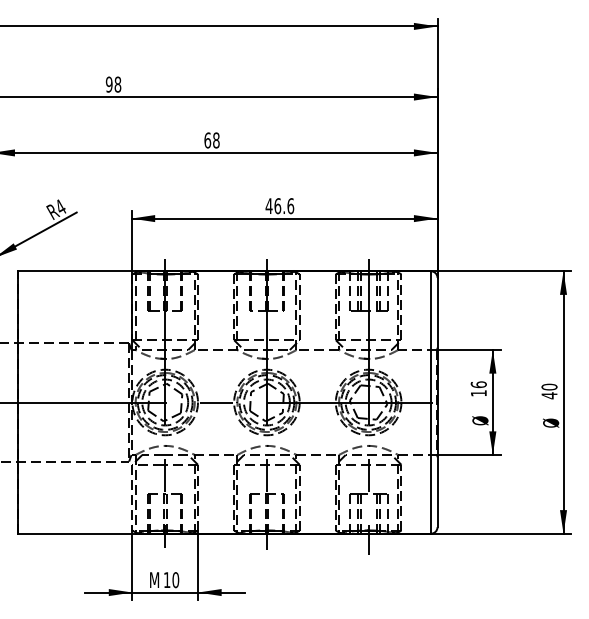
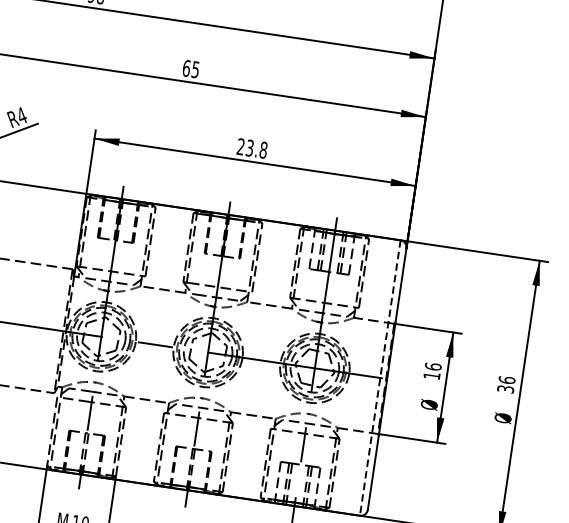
text: (216, 140) -> (195, 69), 68 -> 65
text: (279, 206) -> (251, 148), 46.6 -> 23.8
text: (549, 391) -> (506, 384), 40 -> 36
line: (430, 403) -> (379, 378), solid -> dashed

